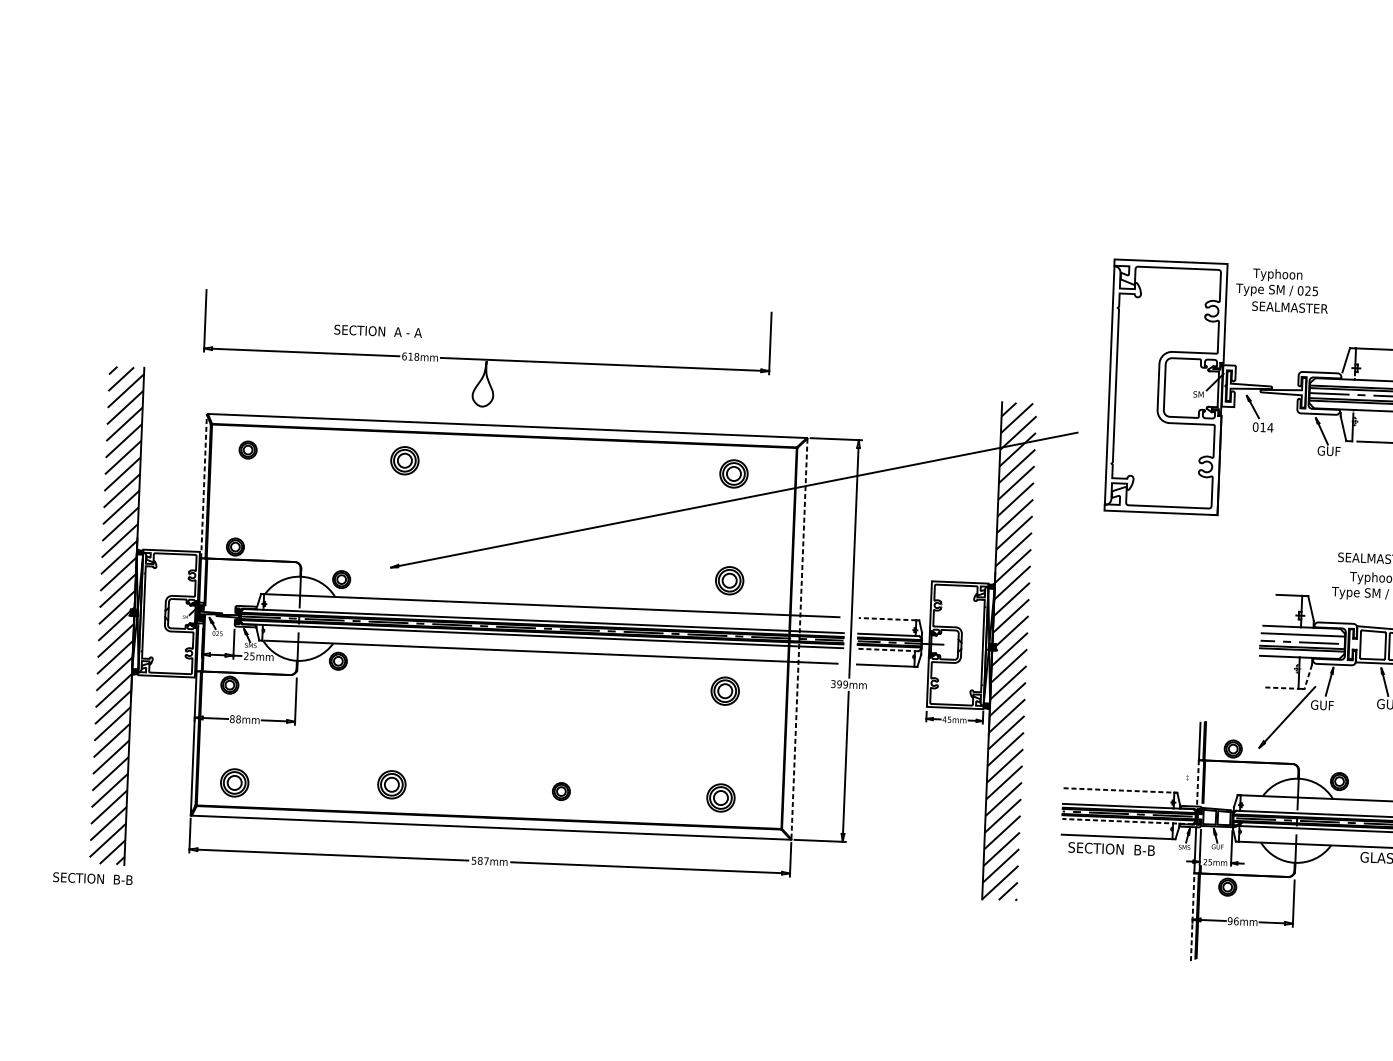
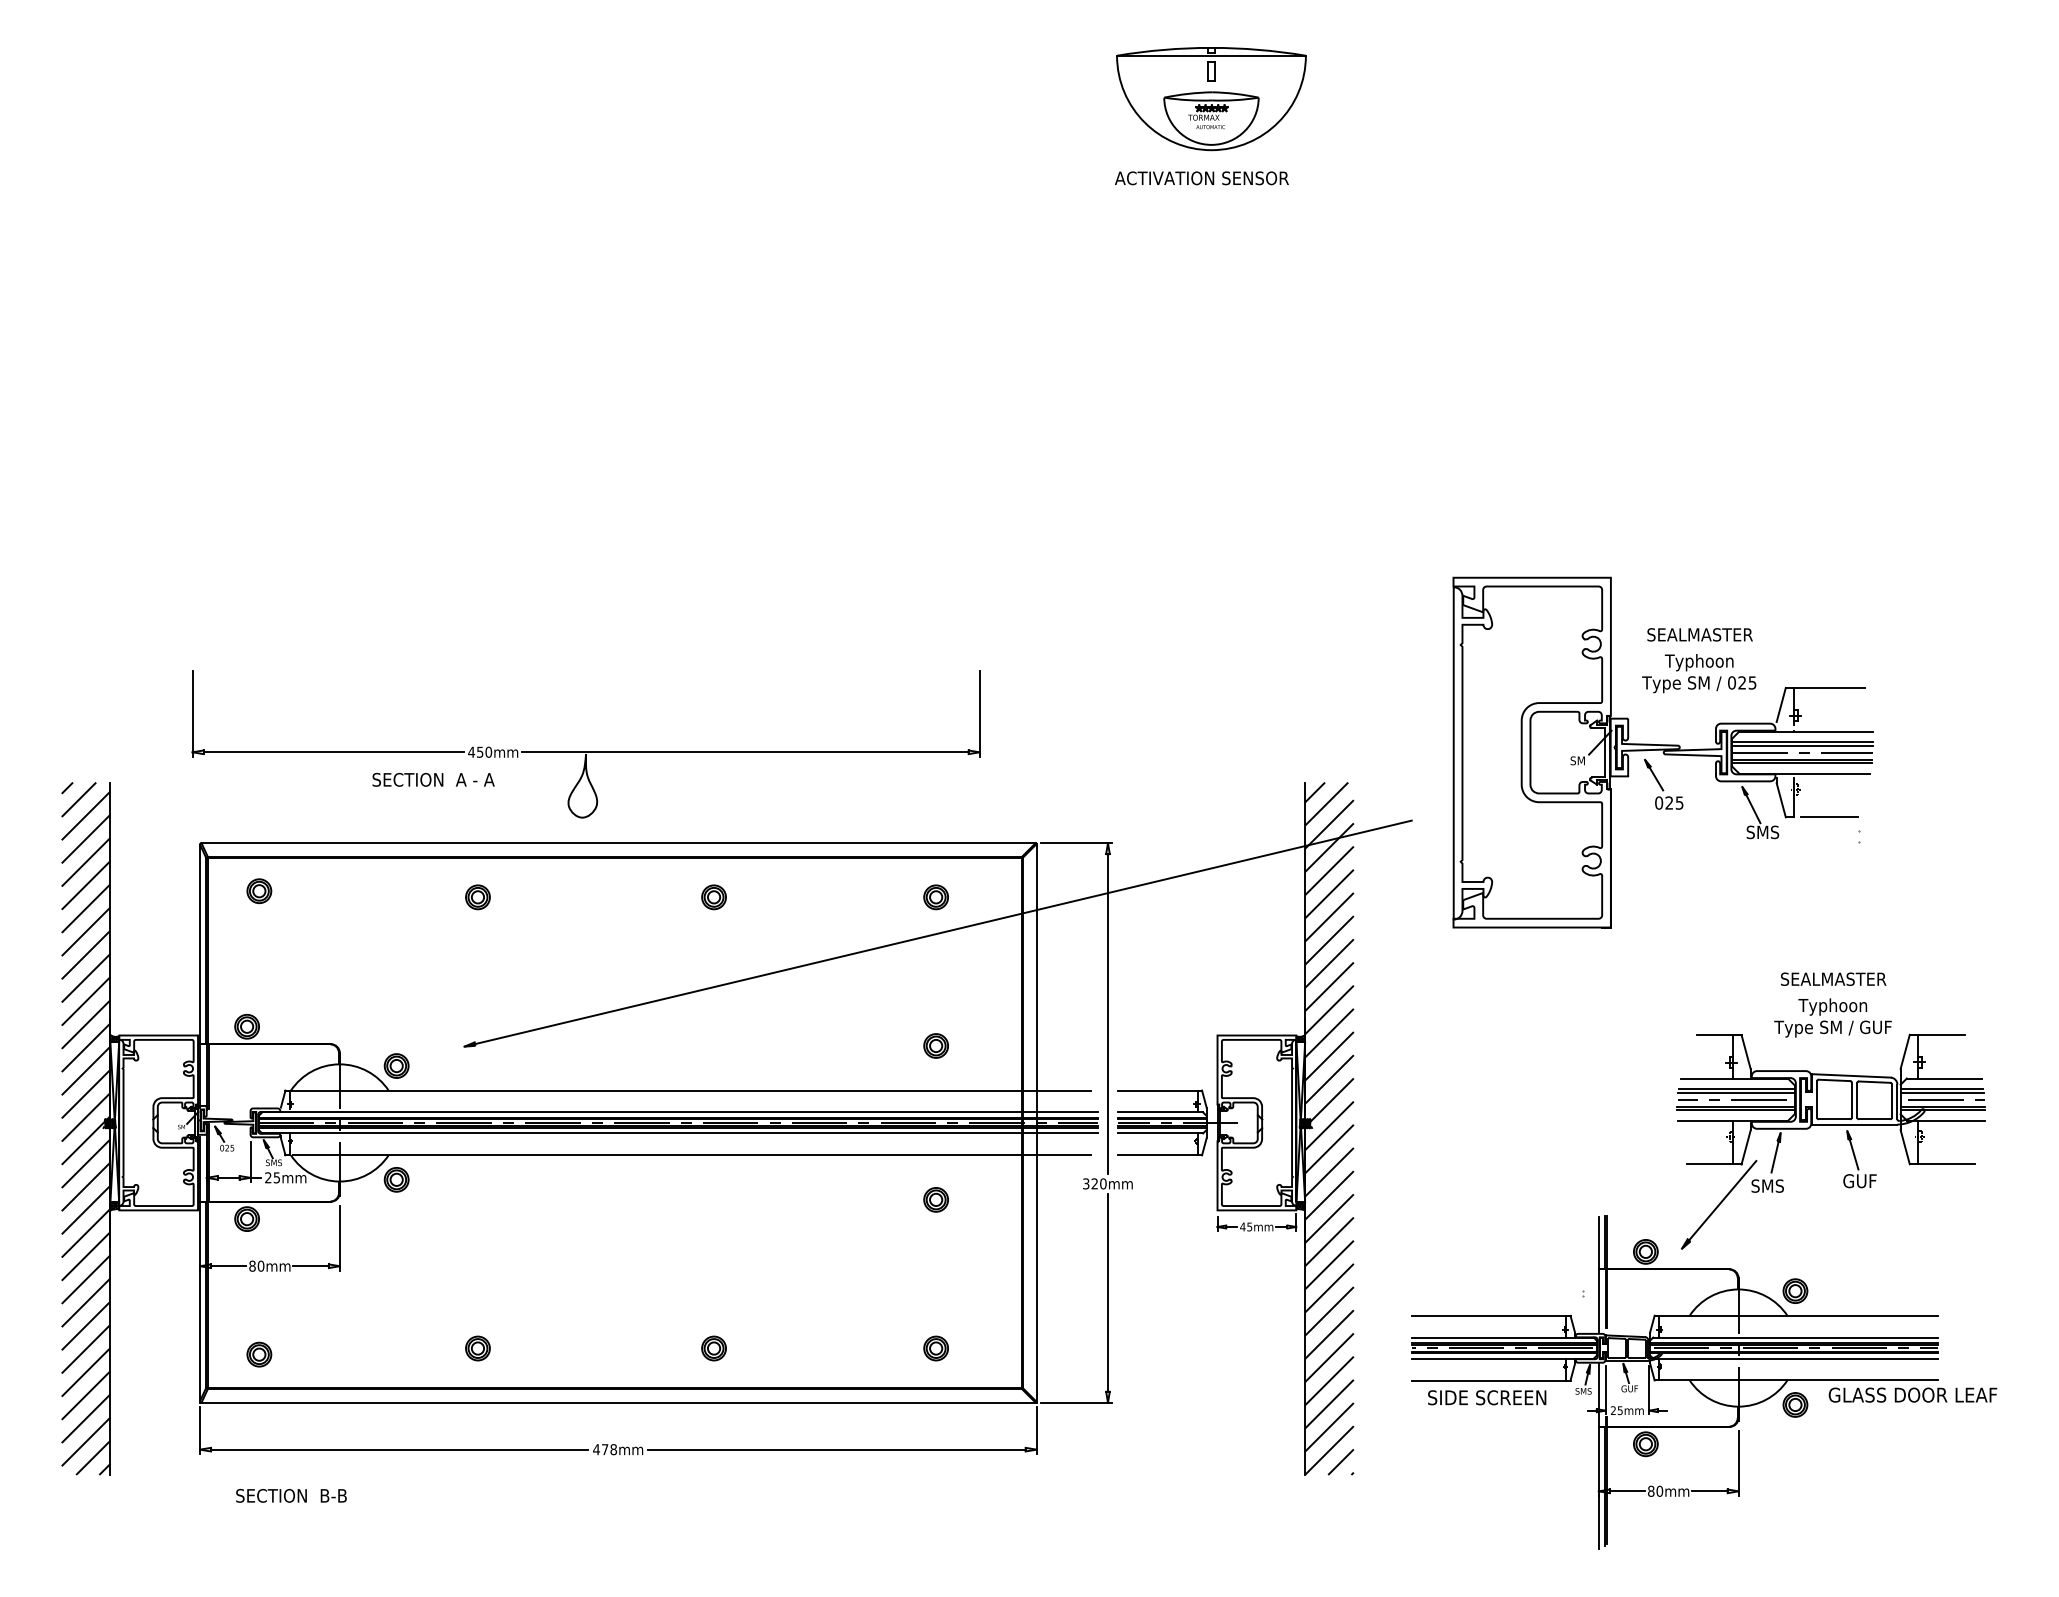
text: (1277, 283) -> (1699, 673), moved
text: (378, 331) -> (433, 779), moved
text: (410, 356) -> (480, 751), 618mm -> 450mm
text: (1266, 427) -> (1674, 802), 014 -> 025
text: (1329, 451) -> (1762, 832), GUF -> SMS
part: (404, 460) -> (477, 897), size x0.62
part: (574, 467) -> (713, 897), added
part: (733, 474) -> (935, 897), size x0.62
line: (204, 486) -> (200, 944), dashed -> solid
part: (729, 580) -> (935, 1045), size x0.62
line: (887, 619) -> (1157, 1090), dashed -> solid
line: (1302, 637) -> (1736, 1092), added
line: (799, 639) -> (1036, 1123), dashed -> solid
line: (888, 650) -> (1160, 1133), dashed -> solid
line: (1308, 677) -> (1746, 1147), dashed -> solid
text: (842, 684) -> (1098, 1183), 399mm -> 320mm
line: (1282, 688) -> (1710, 1164), dashed -> solid
part: (724, 690) -> (935, 1199), size x0.62
text: (1322, 704) -> (1767, 1185), GUF -> SMS
text: (238, 718) -> (260, 1265), 88mm -> 80mm
part: (234, 782) -> (259, 1354), size x0.62
line: (1197, 783) -> (1598, 1301), dashed -> solid
part: (391, 784) -> (477, 1348), size x0.62
line: (1120, 790) -> (1491, 1315), dashed -> solid
part: (720, 797) -> (935, 1348), size x0.62
line: (1127, 821) -> (1502, 1358), dashed -> solid
text: (1113, 848) -> (1484, 1397), SECTION  B-B -> SIDE SCREEN
text: (480, 860) -> (605, 1449), 587mm -> 478mm
part: (1336, 862) -> (1795, 1404), added
text: (92, 878) -> (291, 1495), moved
line: (1192, 916) -> (1598, 1487), dashed -> solid
text: (1233, 920) -> (1655, 1490), 96mm -> 80mm

